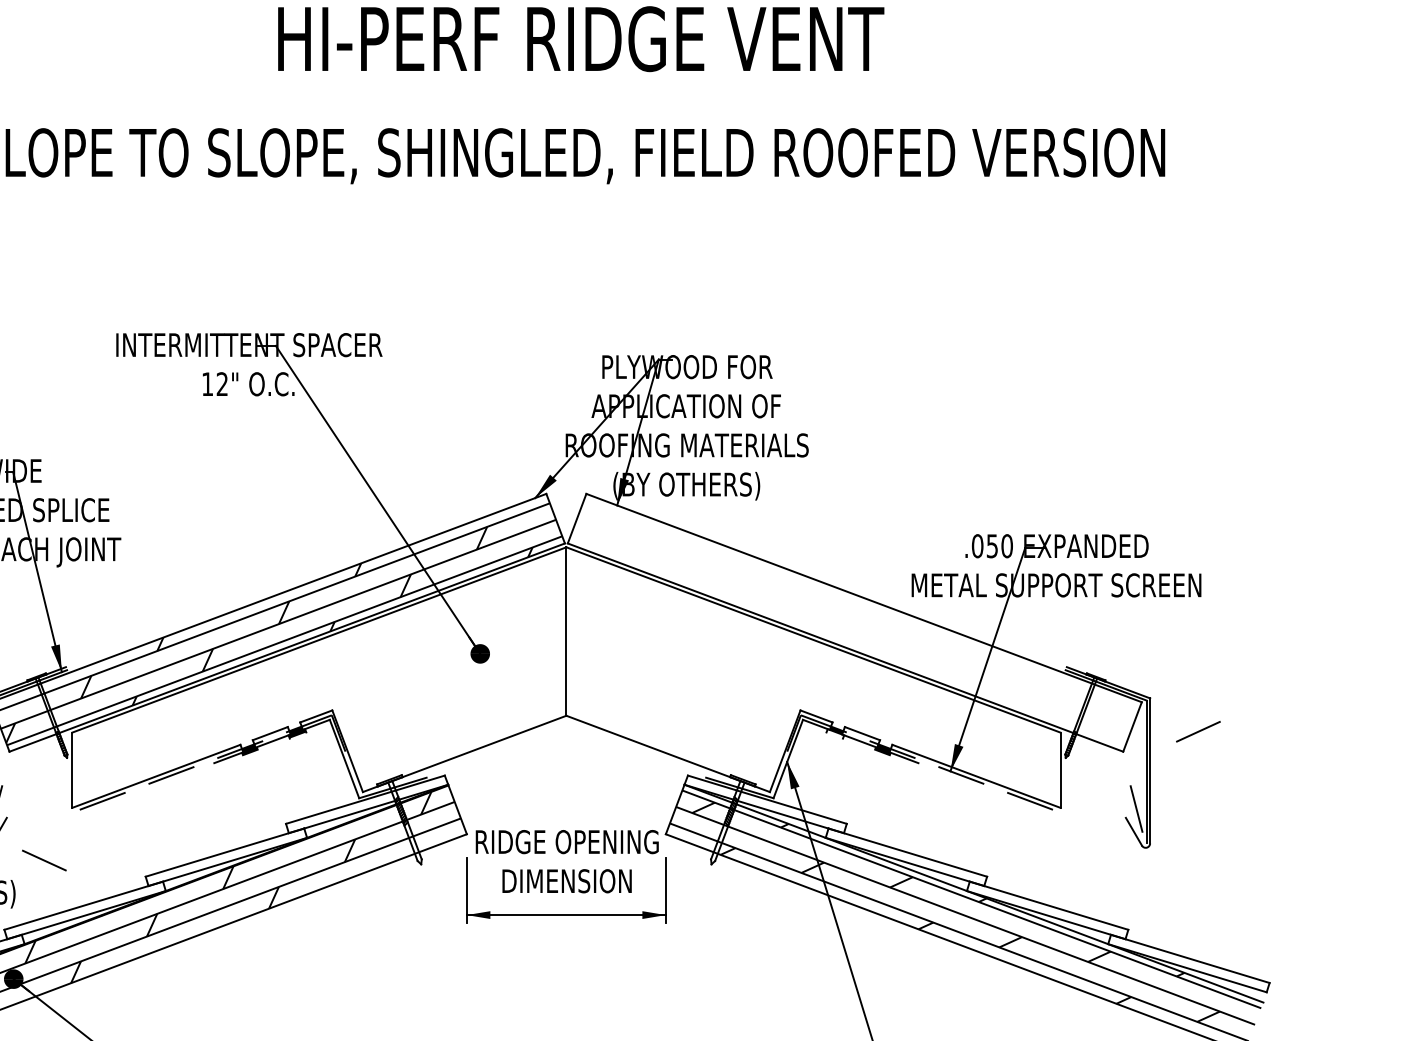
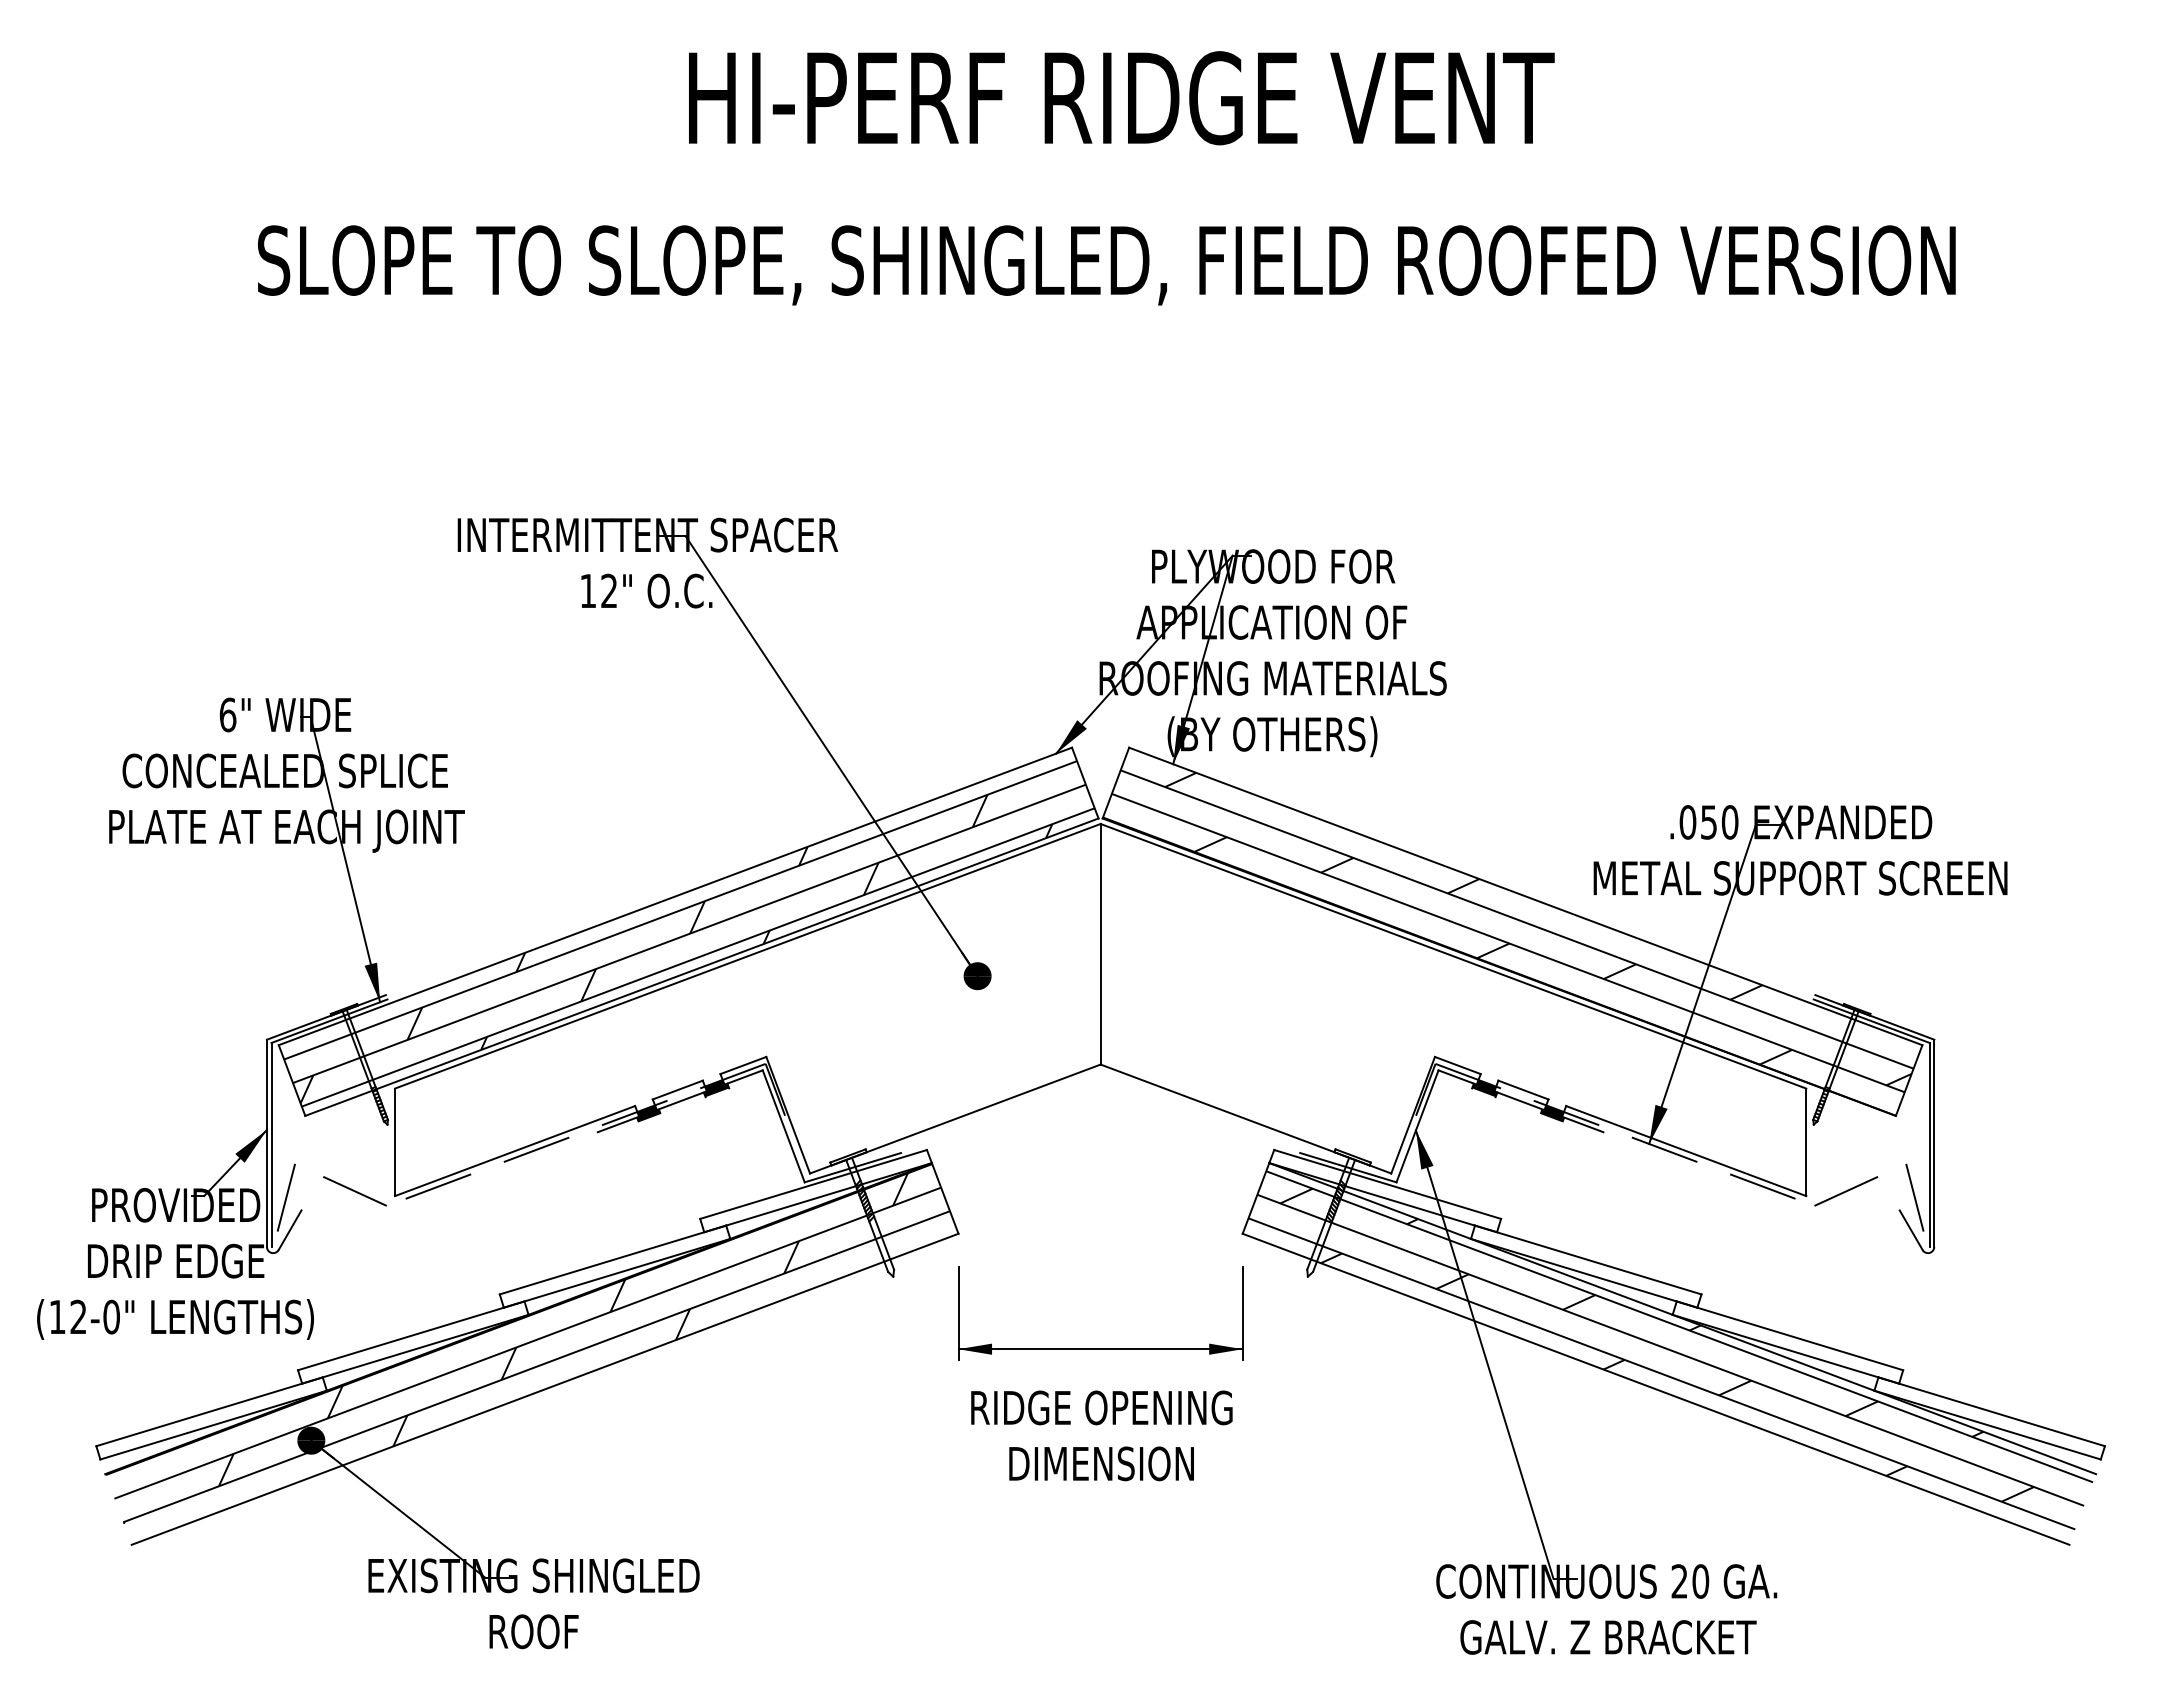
hatch: (851, 630) -> (1508, 942), added
line: (1198, 731) -> (1846, 1191), moved
fill: (835, 733) -> (1484, 1090), added
line: (43, 860) -> (354, 1191), moved
text: (567, 861) -> (1101, 1435), moved

